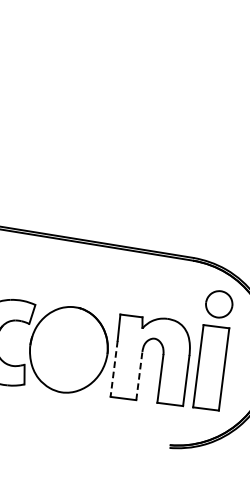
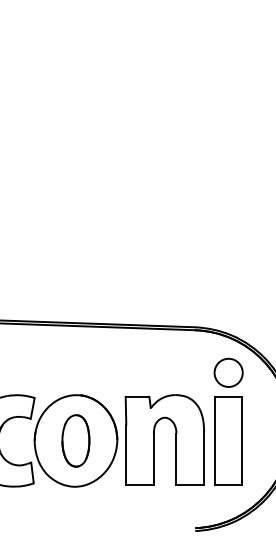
part: (68, 349) -> (75, 440), added
line: (114, 369) -> (126, 455), dashed -> solid
line: (138, 376) -> (153, 459), dashed -> solid

